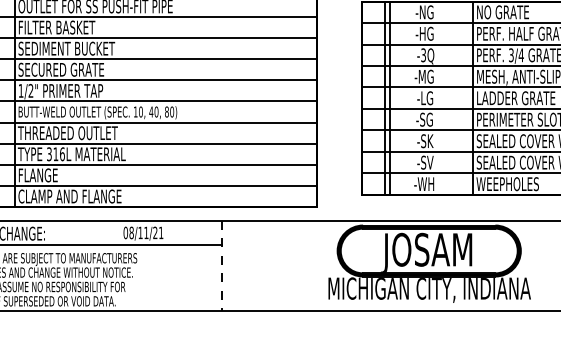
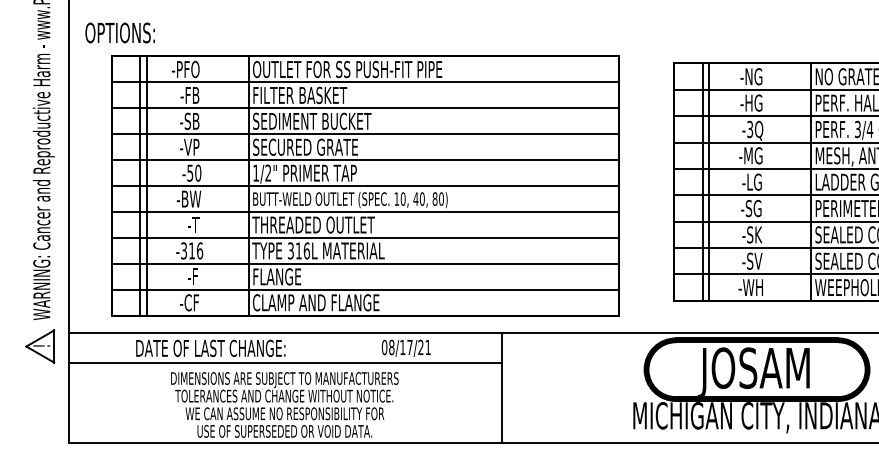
text: (146, 232) -> (409, 347), 08/11/21 -> 08/17/21
line: (221, 266) -> (502, 388), dashed -> solid

